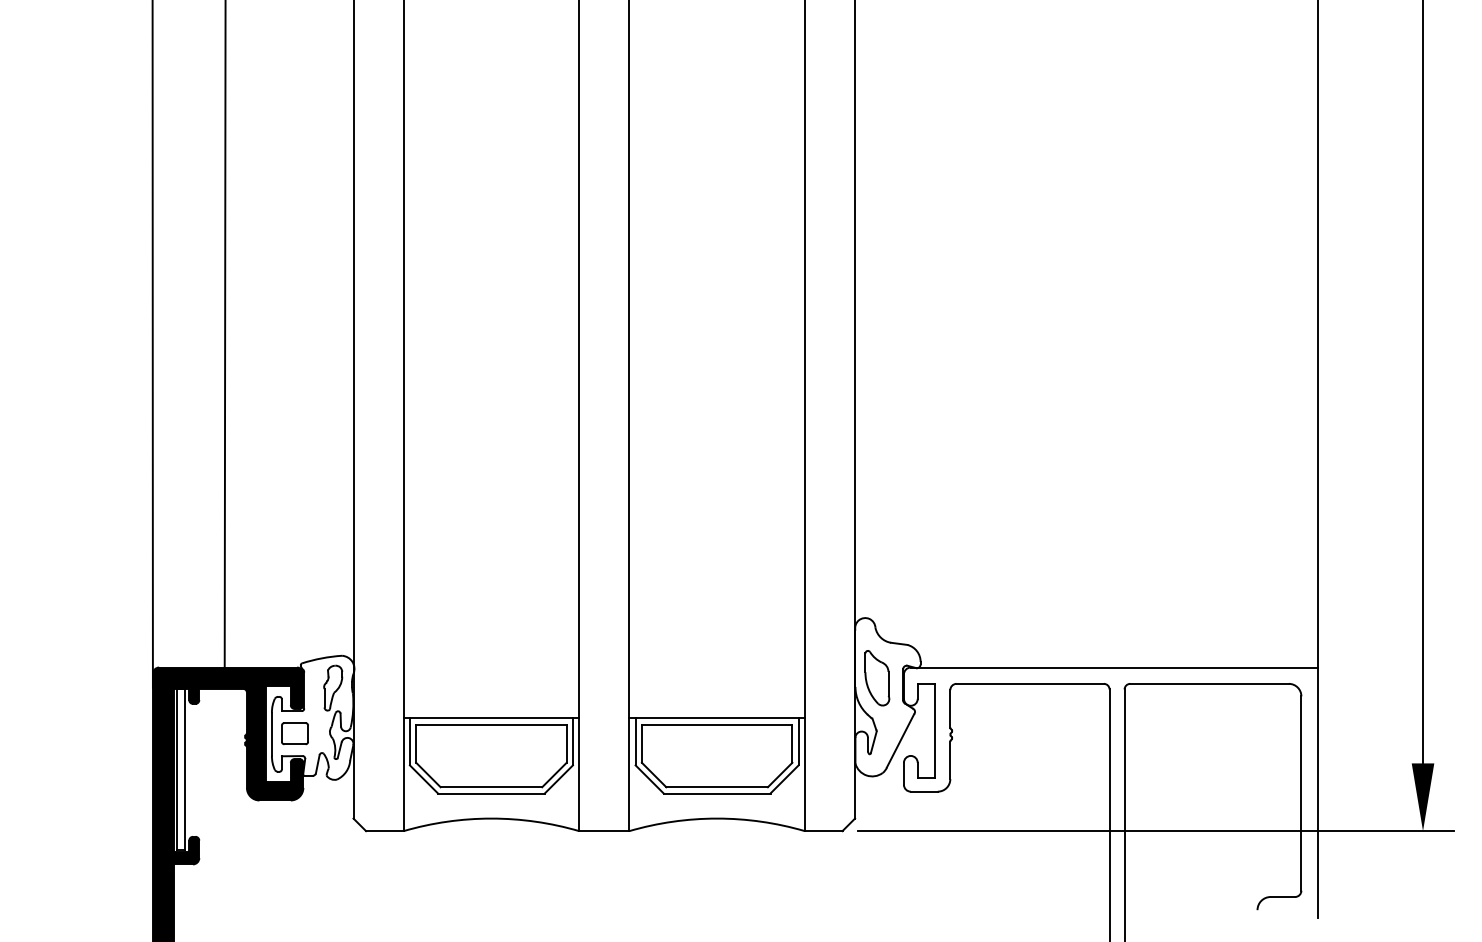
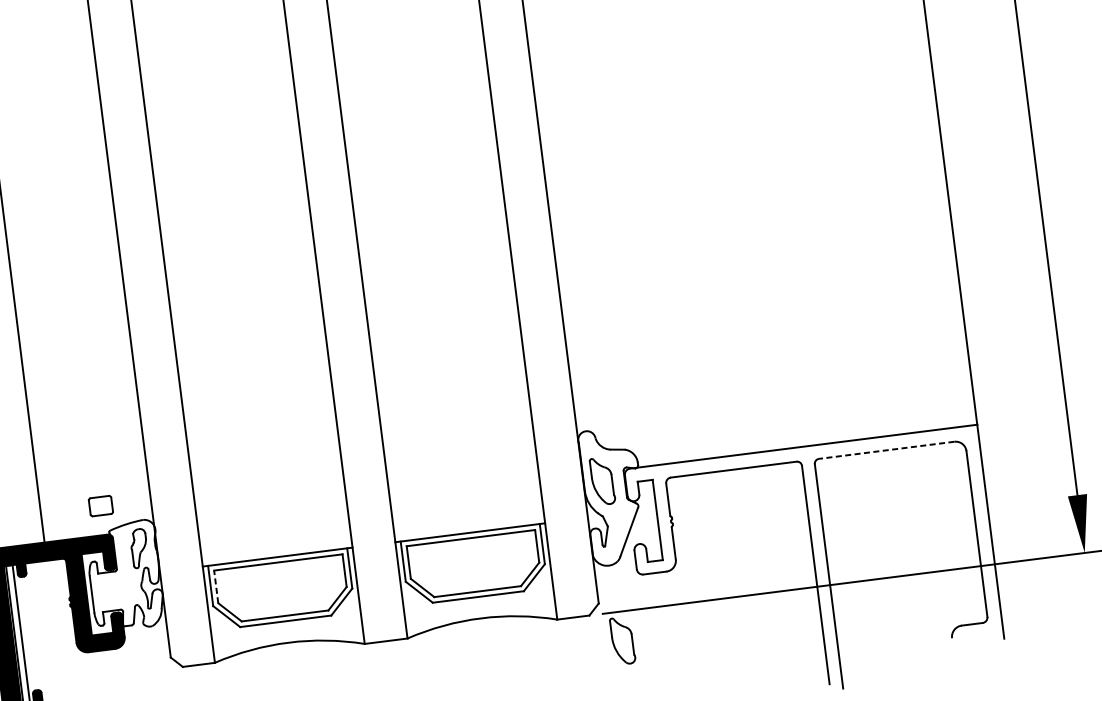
line: (1209, 683) -> (886, 450), solid -> dashed
part: (294, 733) -> (100, 505), moved
line: (416, 743) -> (216, 586), solid -> dashed
part: (877, 865) -> (622, 641), added

